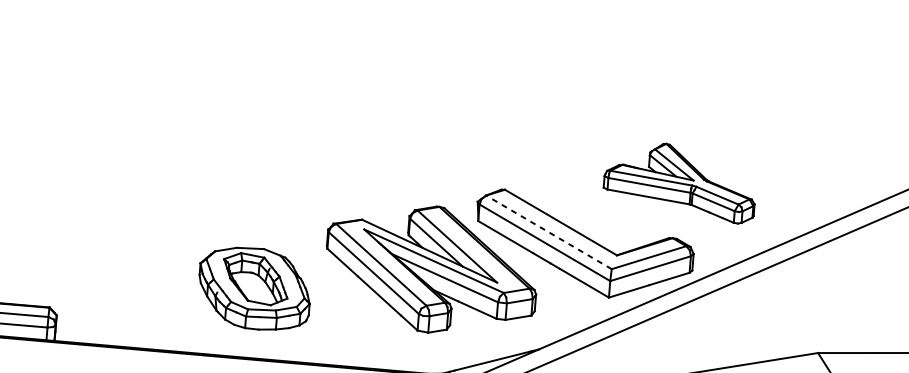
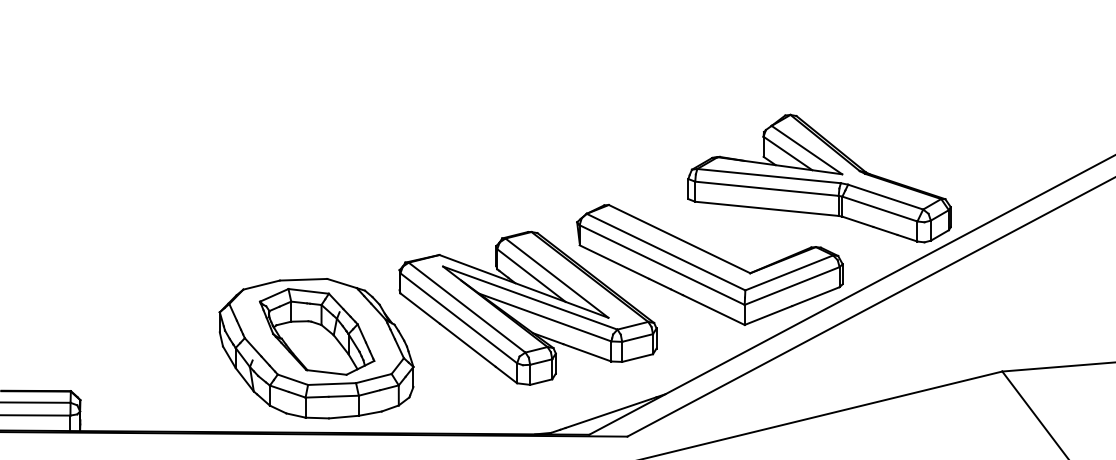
part: (680, 181) -> (819, 178), size x1.43
line: (548, 231) -> (665, 251), dashed -> solid
part: (254, 288) -> (316, 348), size x1.43

